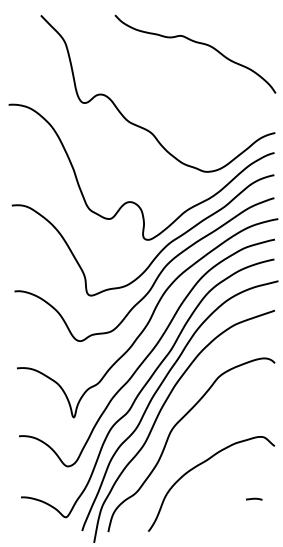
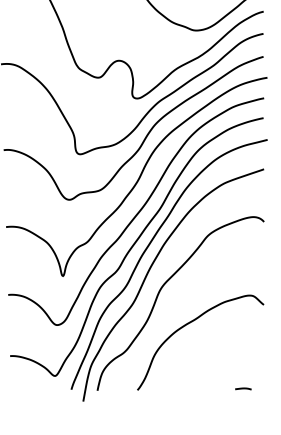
line: (254, 498) -> (243, 388), moved

